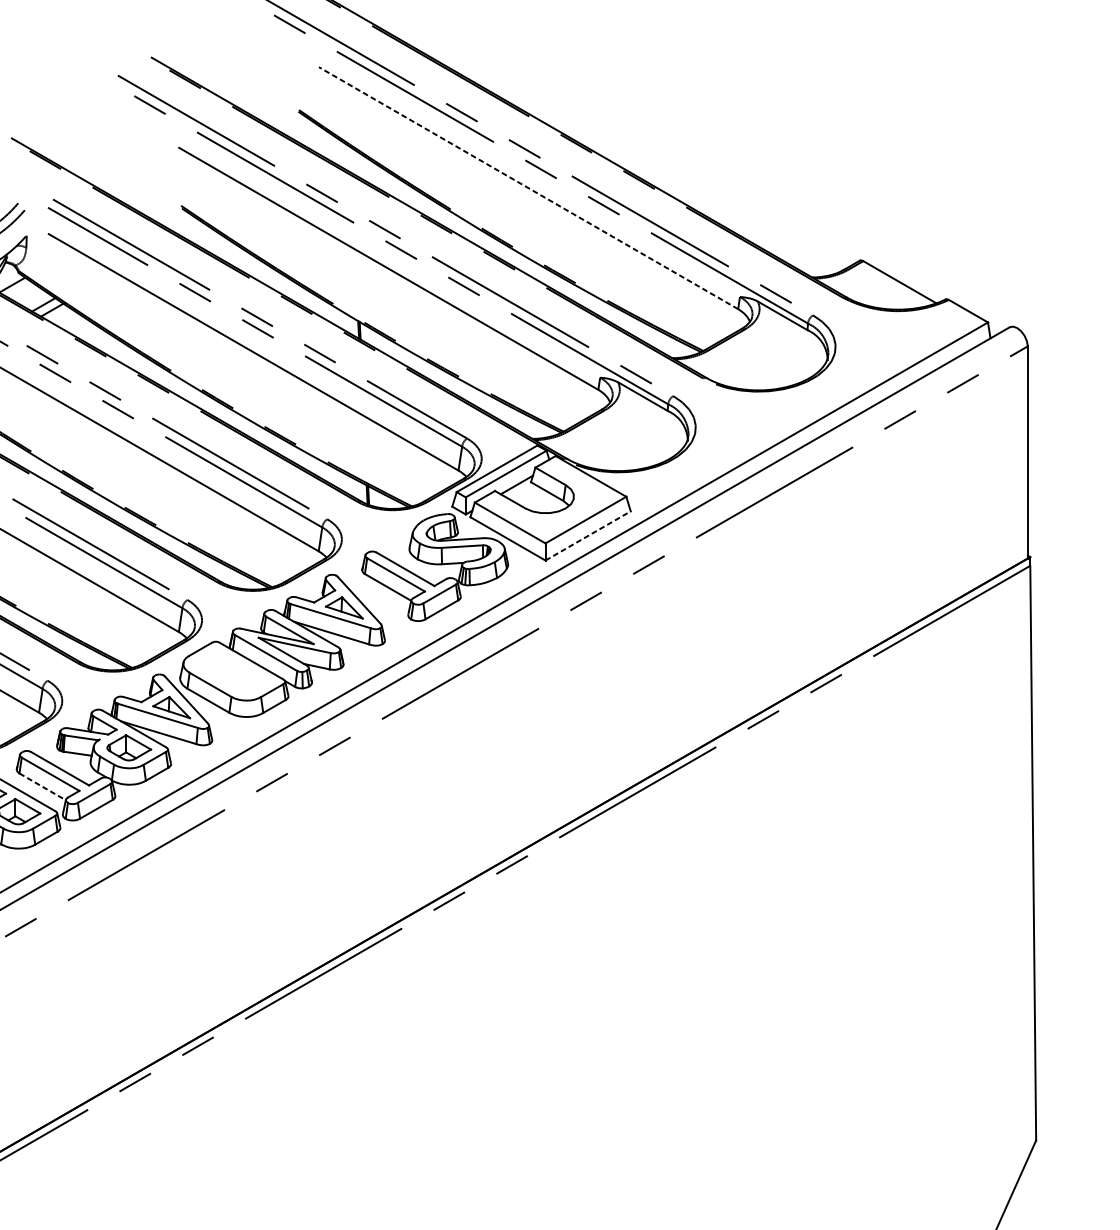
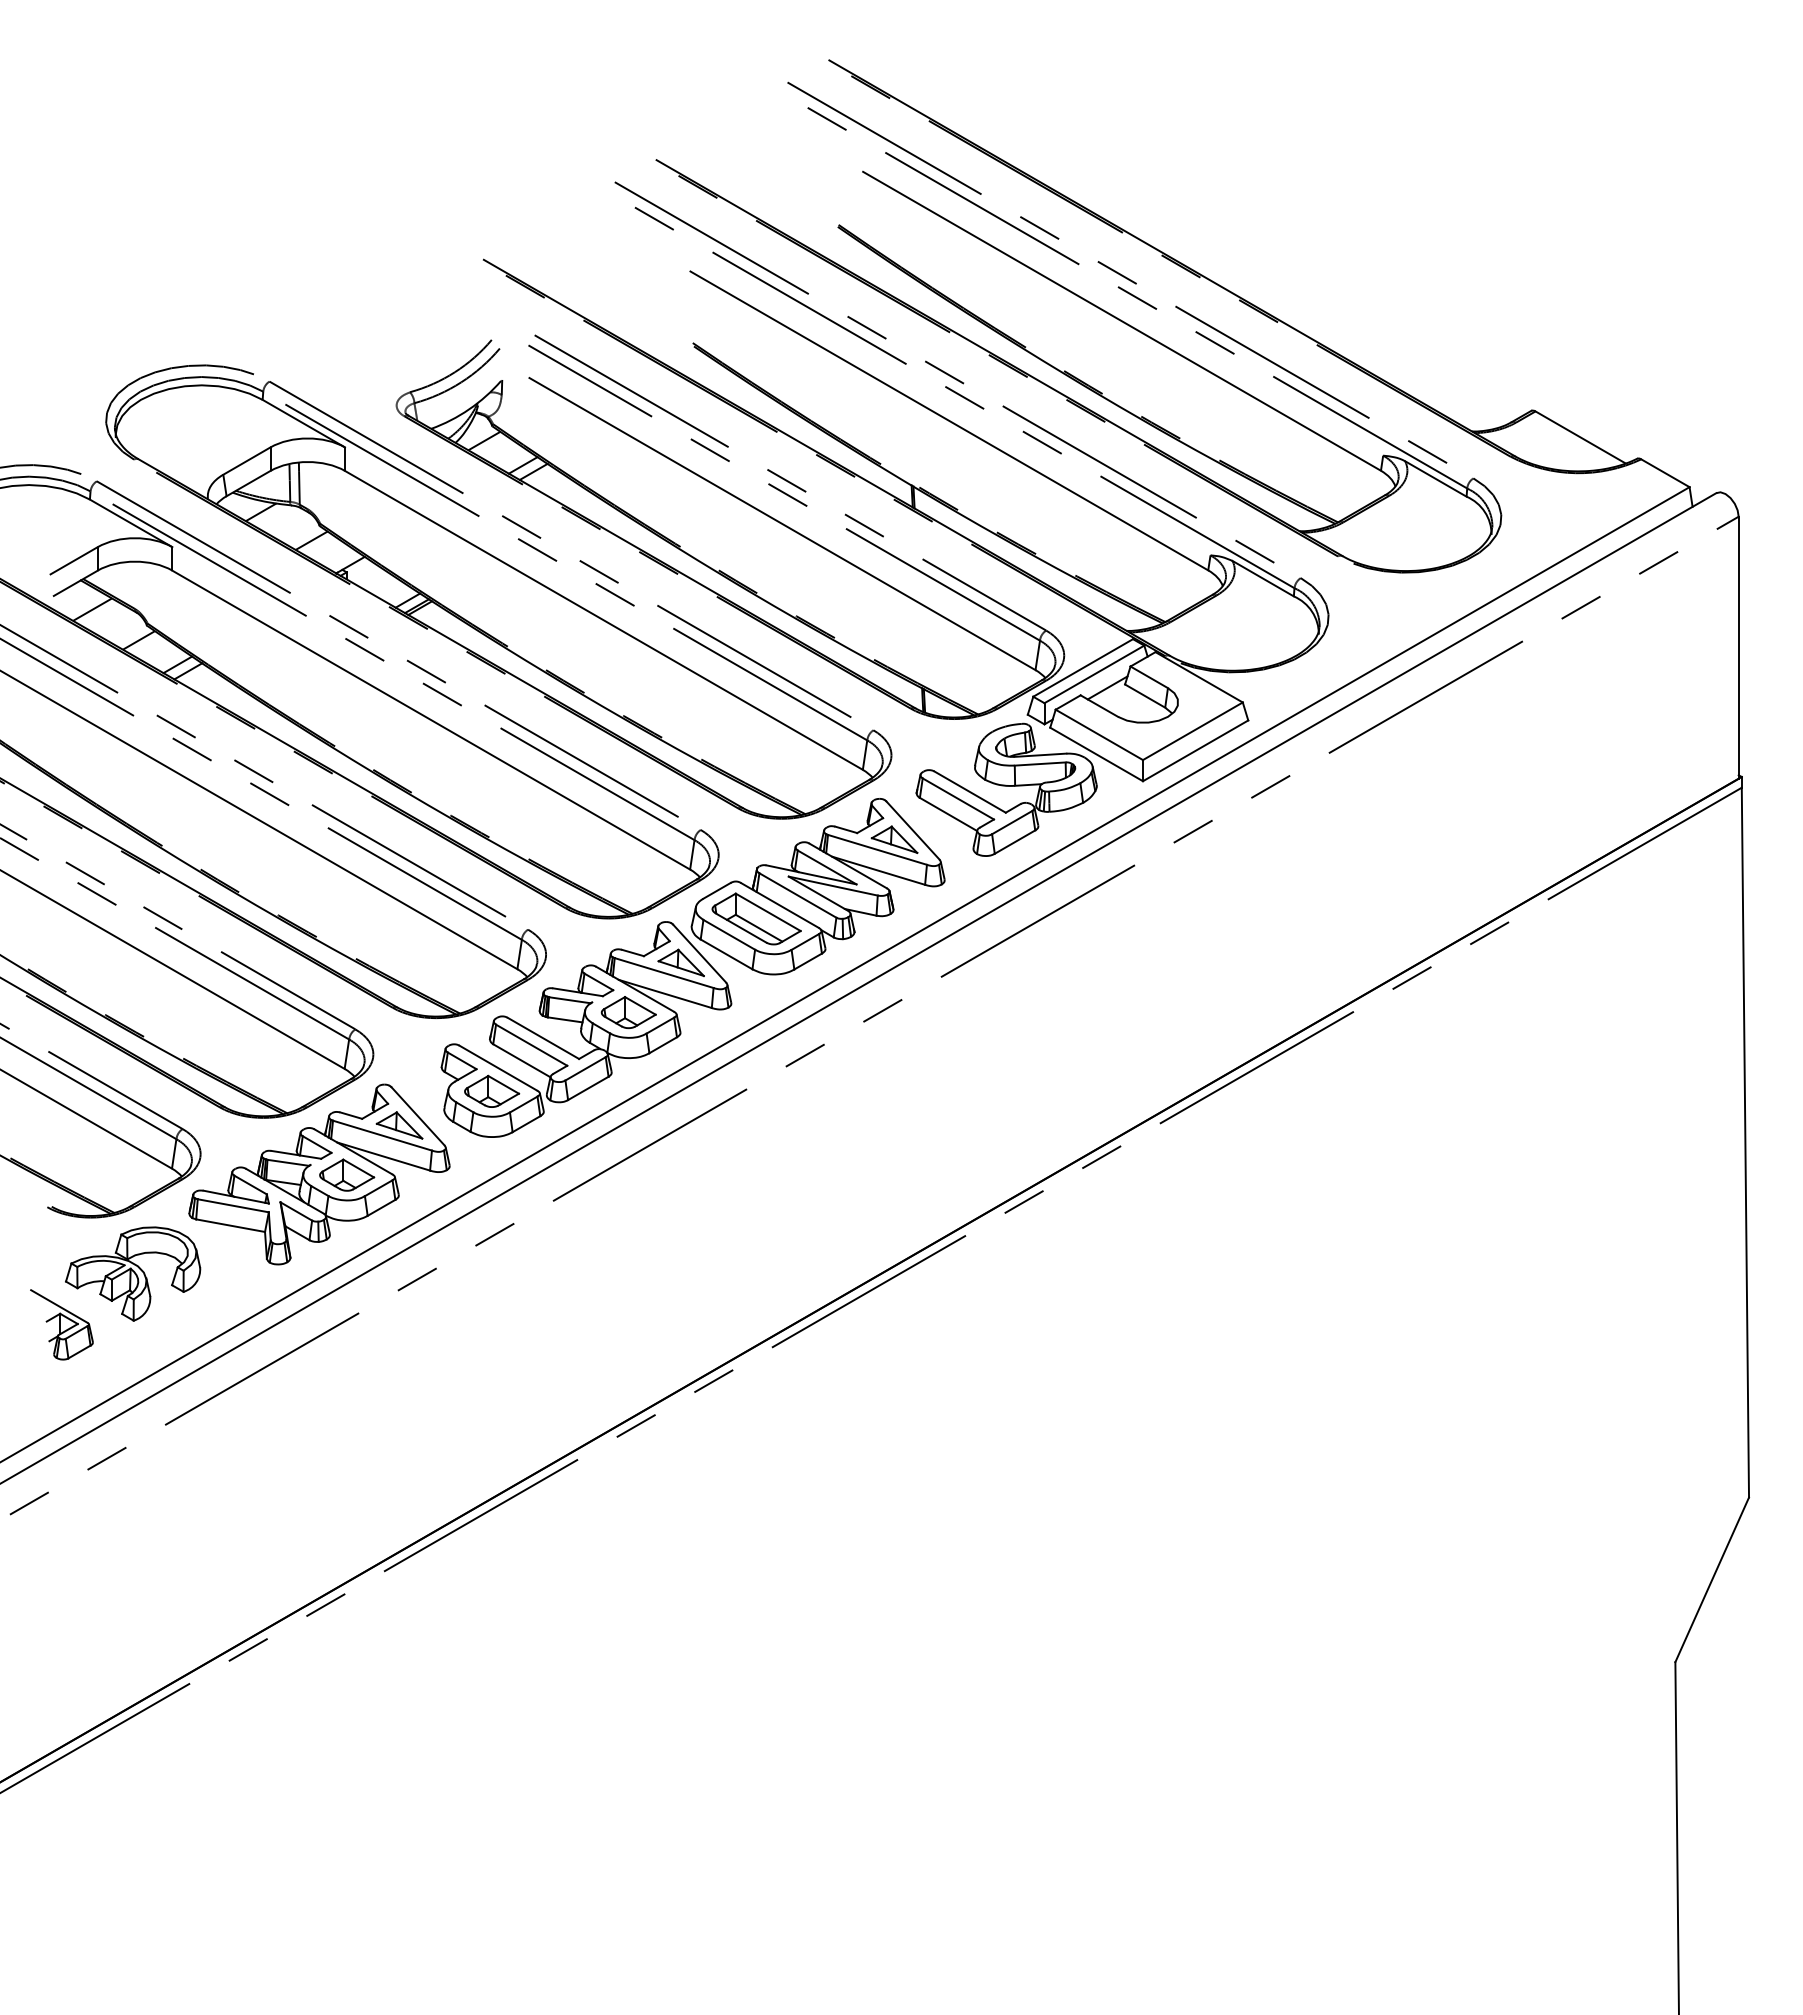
line: (528, 188) -> (1122, 321), dashed -> solid
line: (588, 535) -> (1195, 750), dashed -> solid
part: (232, 671) -> (756, 918), added
line: (42, 786) -> (521, 1060), dashed -> solid

